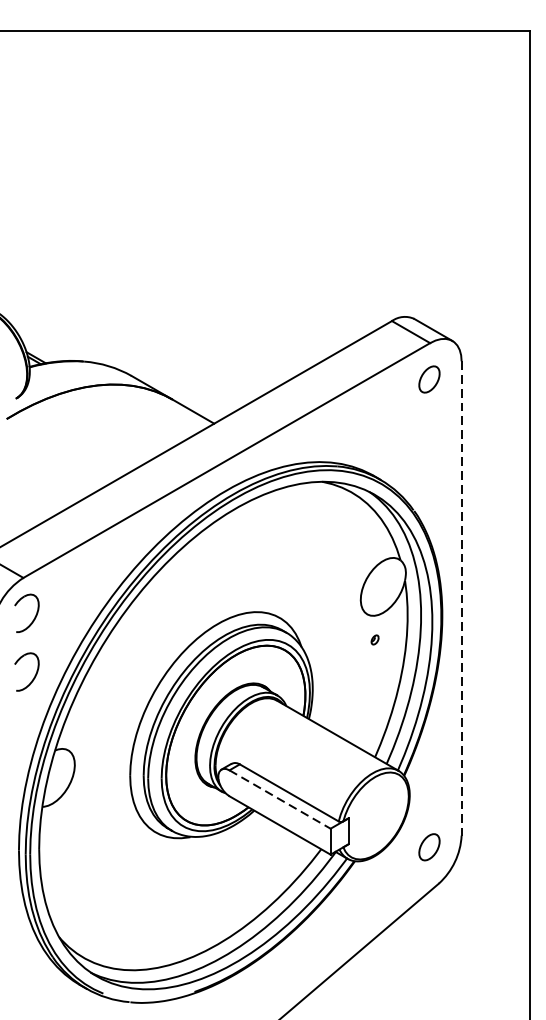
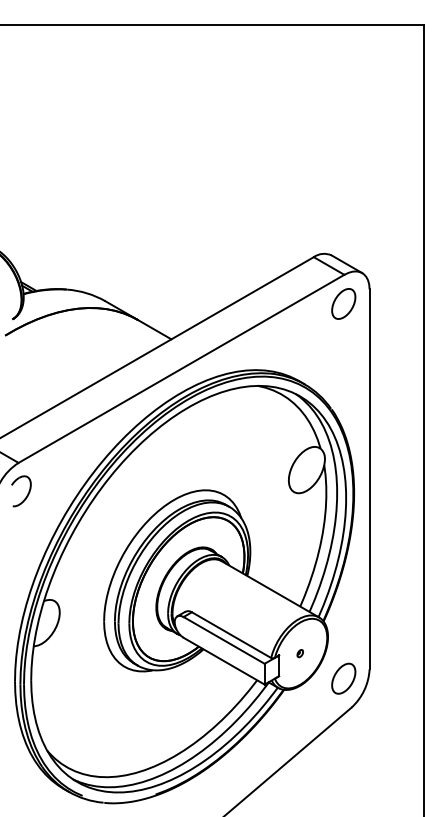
part: (429, 378) -> (343, 303), size x1.43
line: (461, 598) -> (369, 479), dashed -> solid
part: (374, 639) -> (299, 653), moved
part: (34, 674) -> (27, 540), removed
line: (280, 799) -> (224, 640), dashed -> solid
part: (429, 847) -> (343, 678), size x1.43

